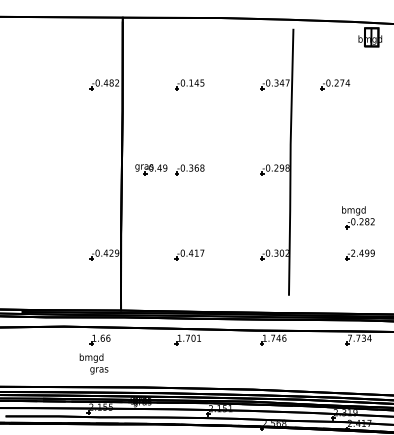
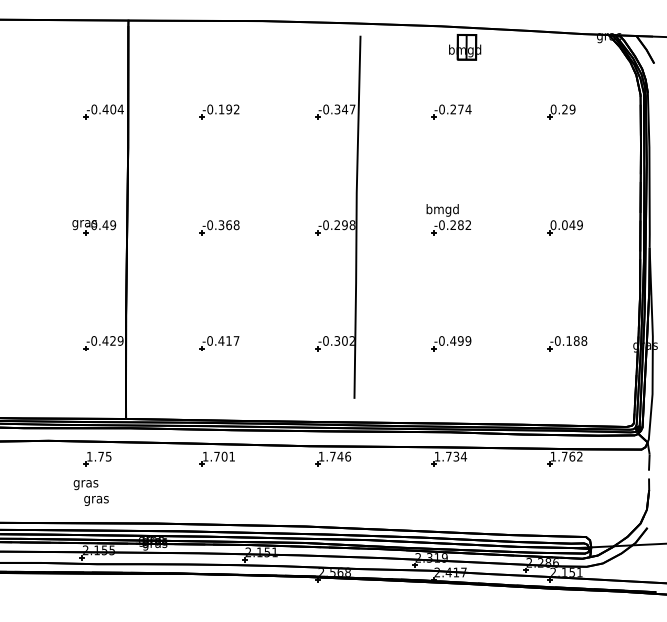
text: (114, 83) -> (116, 109), -0.482 -> -0.404
text: (199, 83) -> (232, 109), -0.145 -> -0.192
part: (335, 84) -> (451, 111), moved
part: (151, 169) -> (94, 227), moved
part: (358, 217) -> (448, 219), moved
text: (352, 252) -> (441, 340), -2.499 -> -0.499
text: (105, 338) -> (104, 456), 1.66 -> 1.75
text: (350, 338) -> (437, 456), 7.734 -> 1.734
text: (91, 358) -> (85, 483), bmgd -> gras

